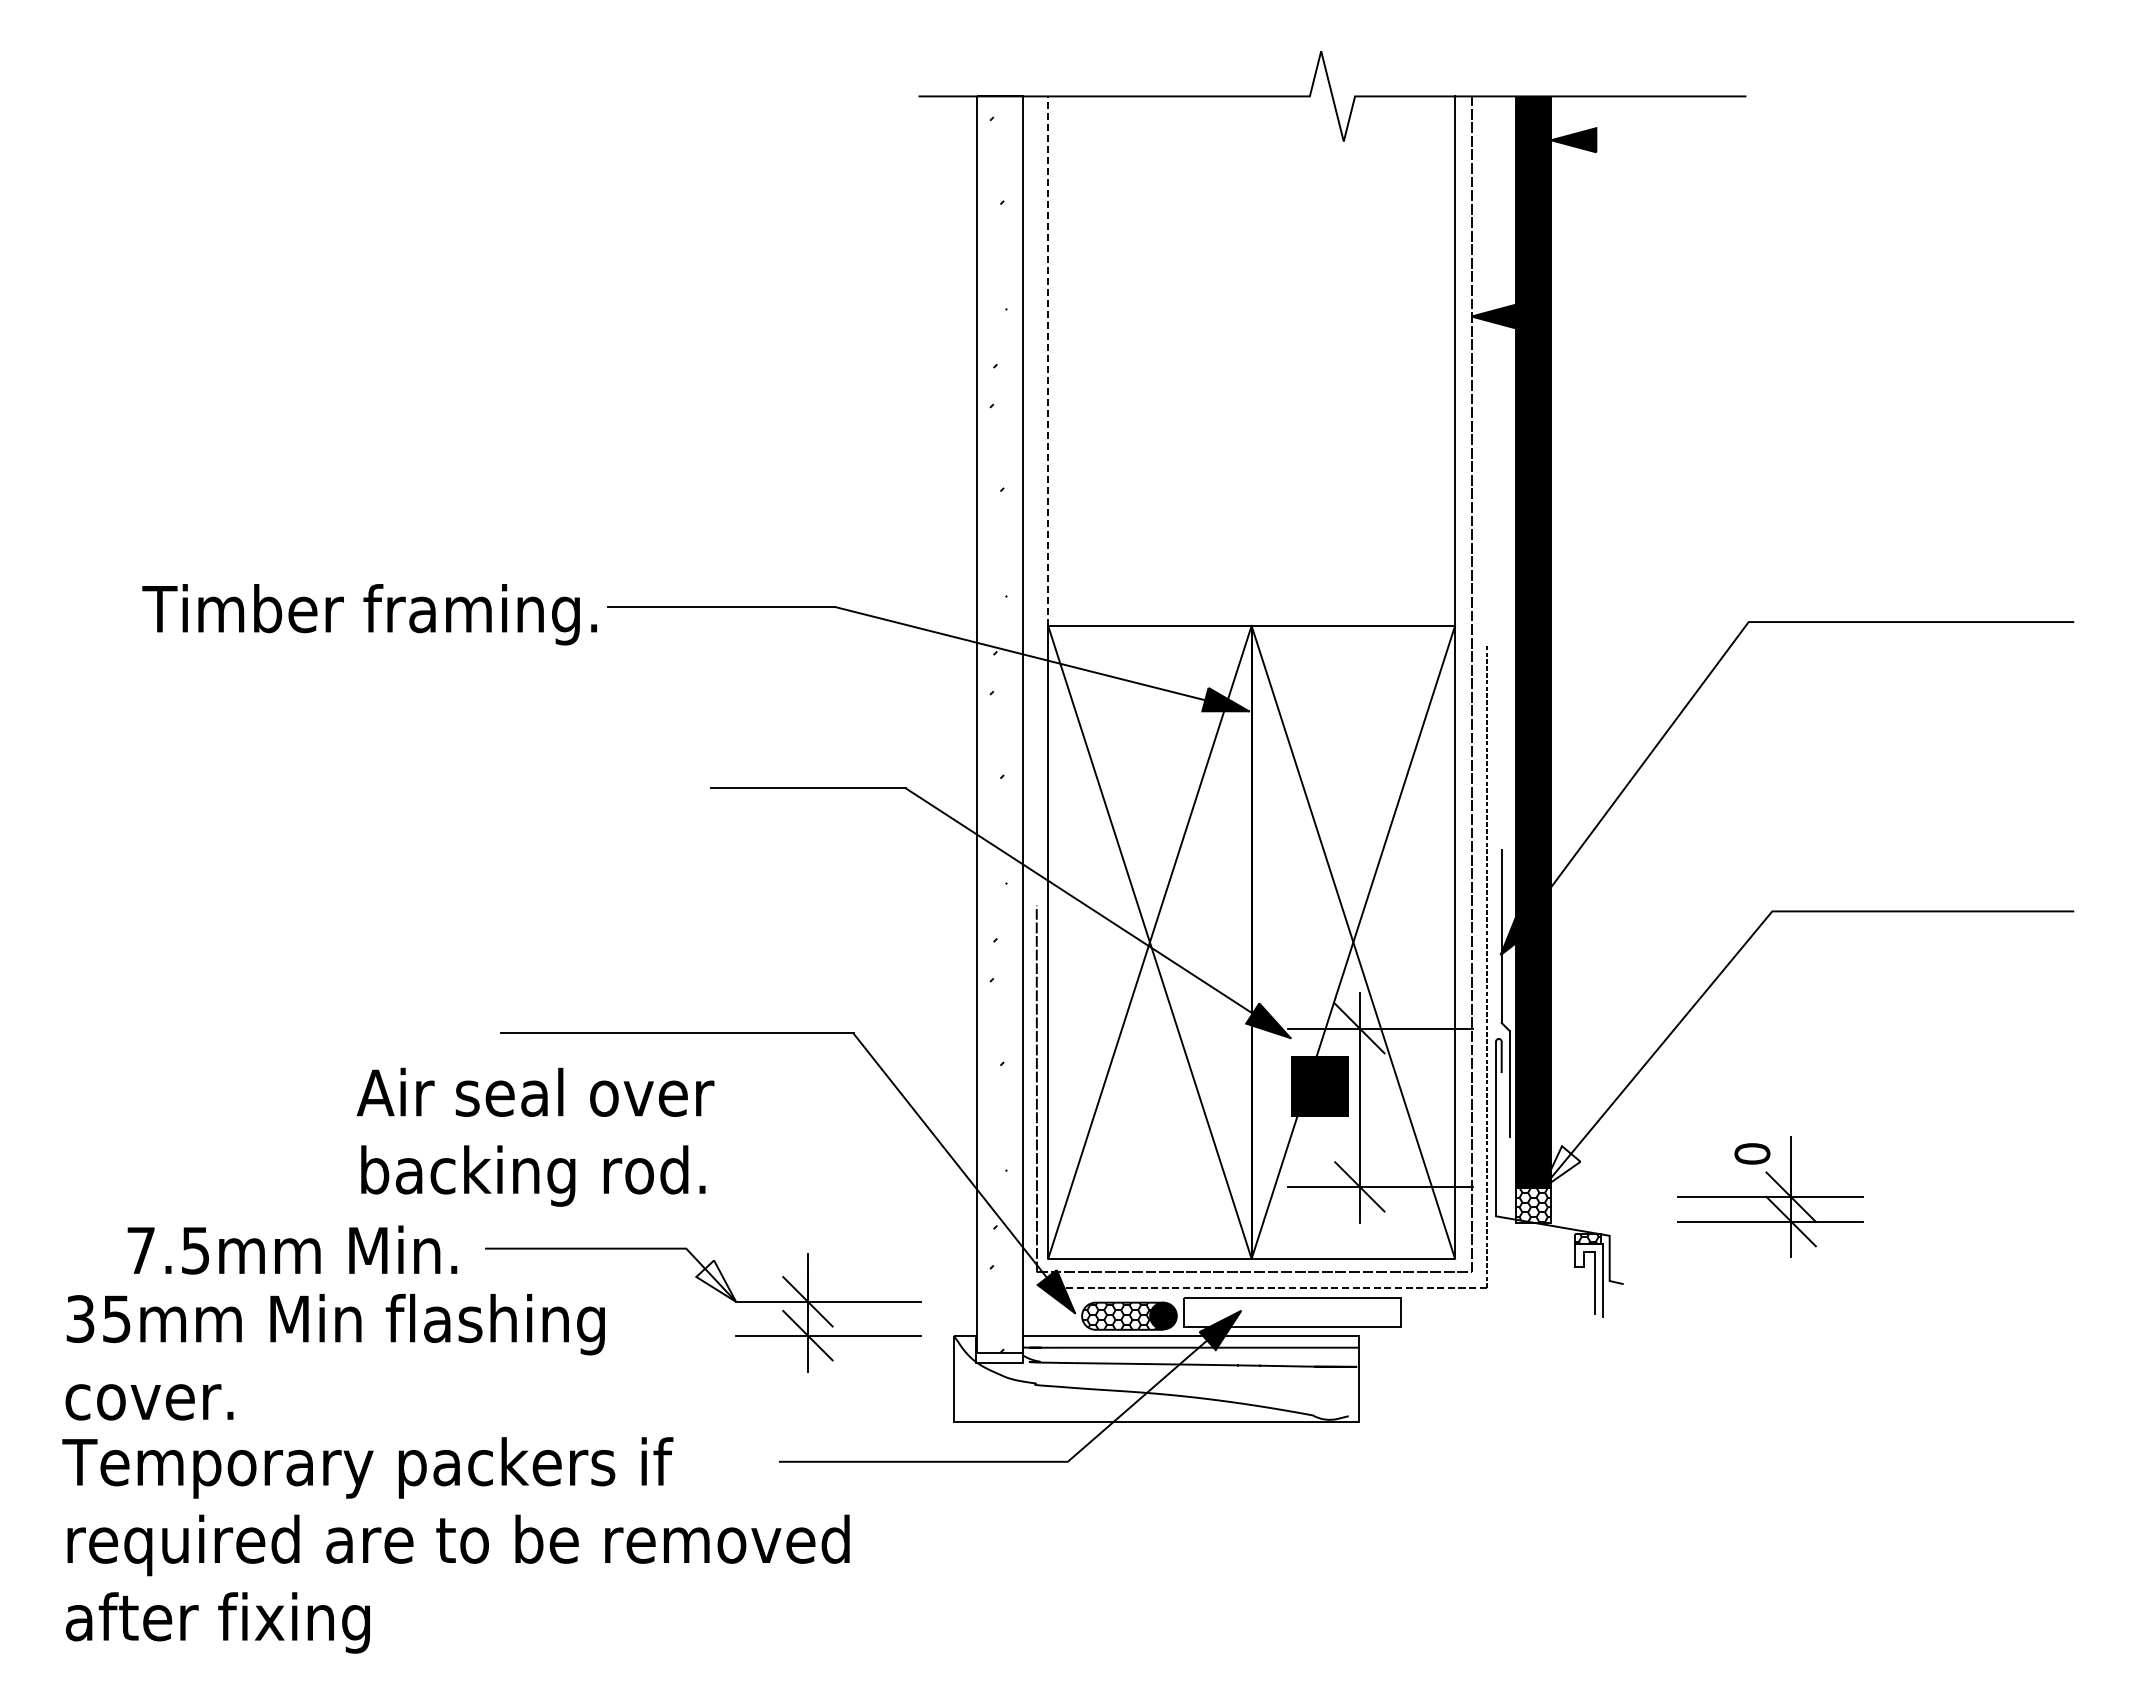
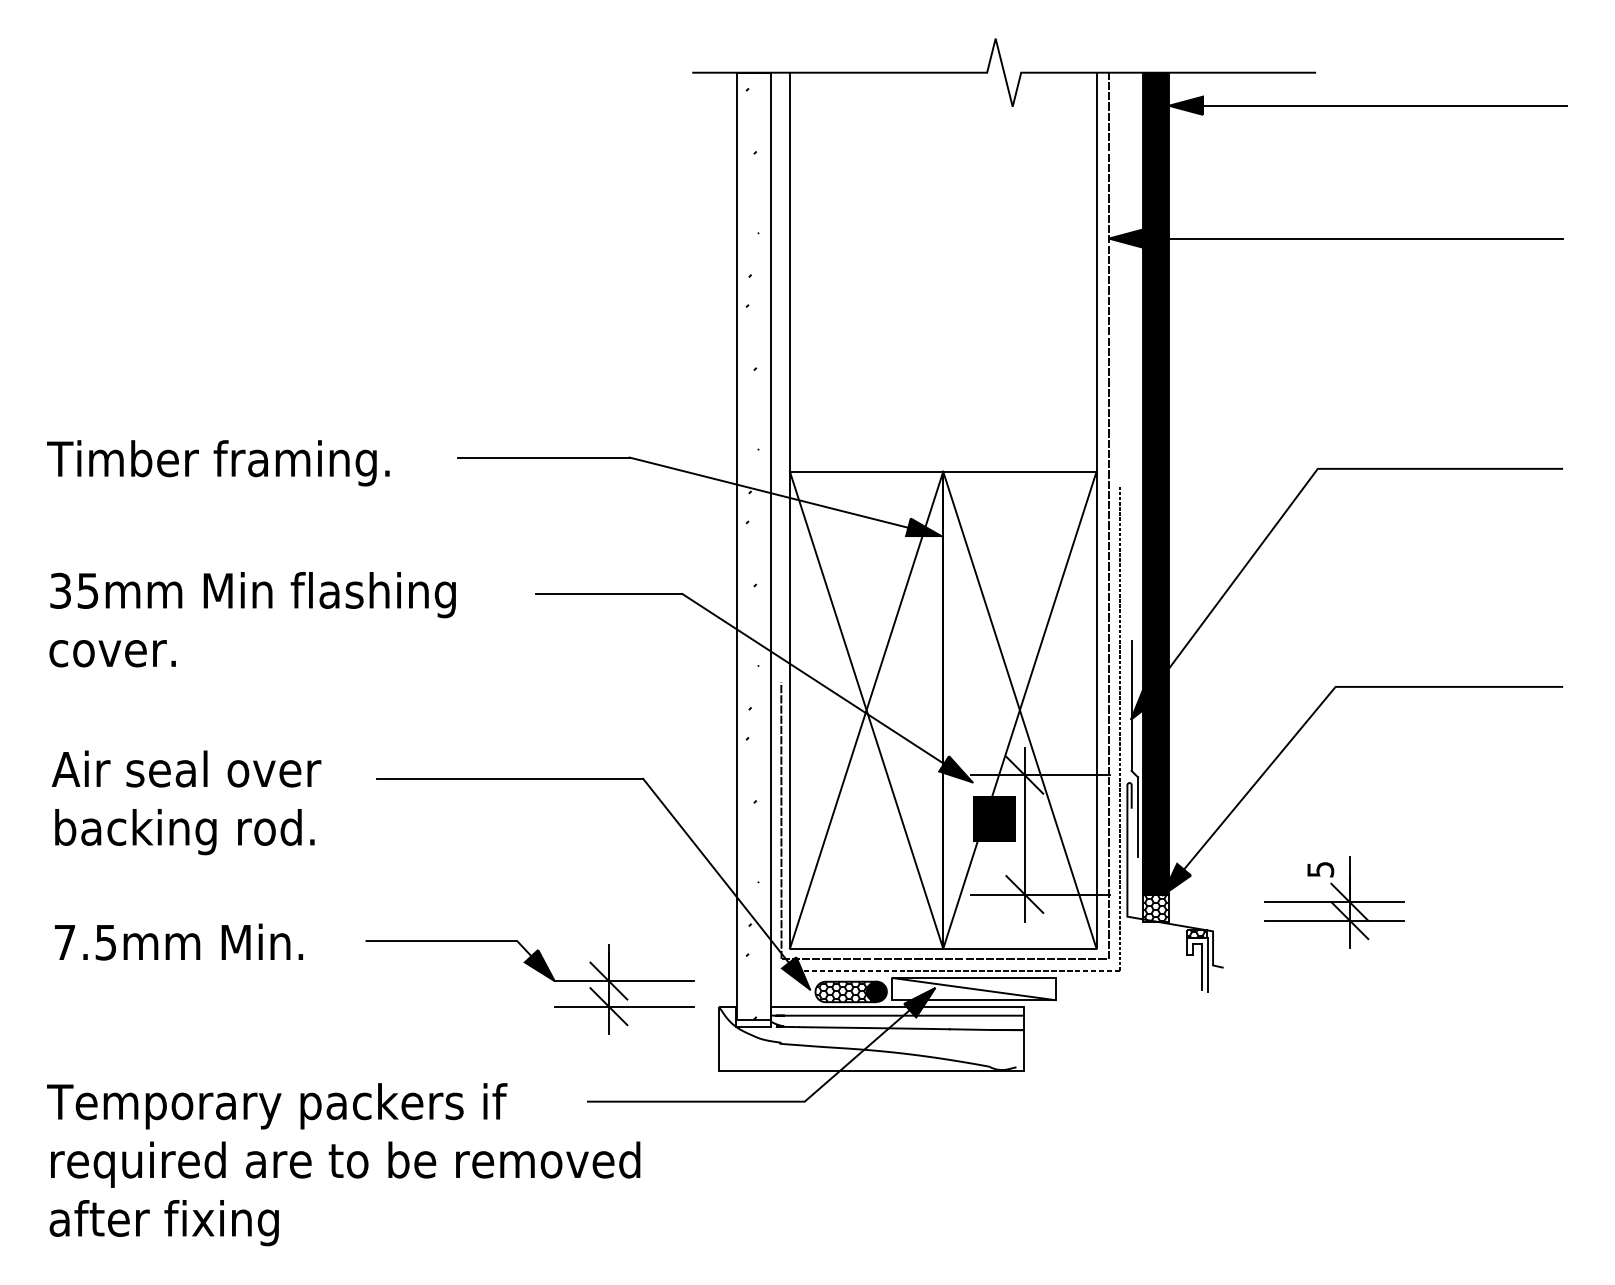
line: (1814, 140) -> (1367, 105), added
line: (1772, 316) -> (1335, 238), added
line: (1048, 361) -> (790, 272), dashed -> solid
text: (369, 614) -> (218, 463), moved
text: (535, 1136) -> (186, 802), moved
text: (1752, 1153) -> (1320, 869), 0 -> 5
fill: (1561, 1167) -> (1176, 879), added
text: (292, 1249) -> (178, 941), moved
fill: (716, 1280) -> (539, 965), added
line: (1292, 1312) -> (974, 989), added
text: (334, 1357) -> (252, 619), moved

